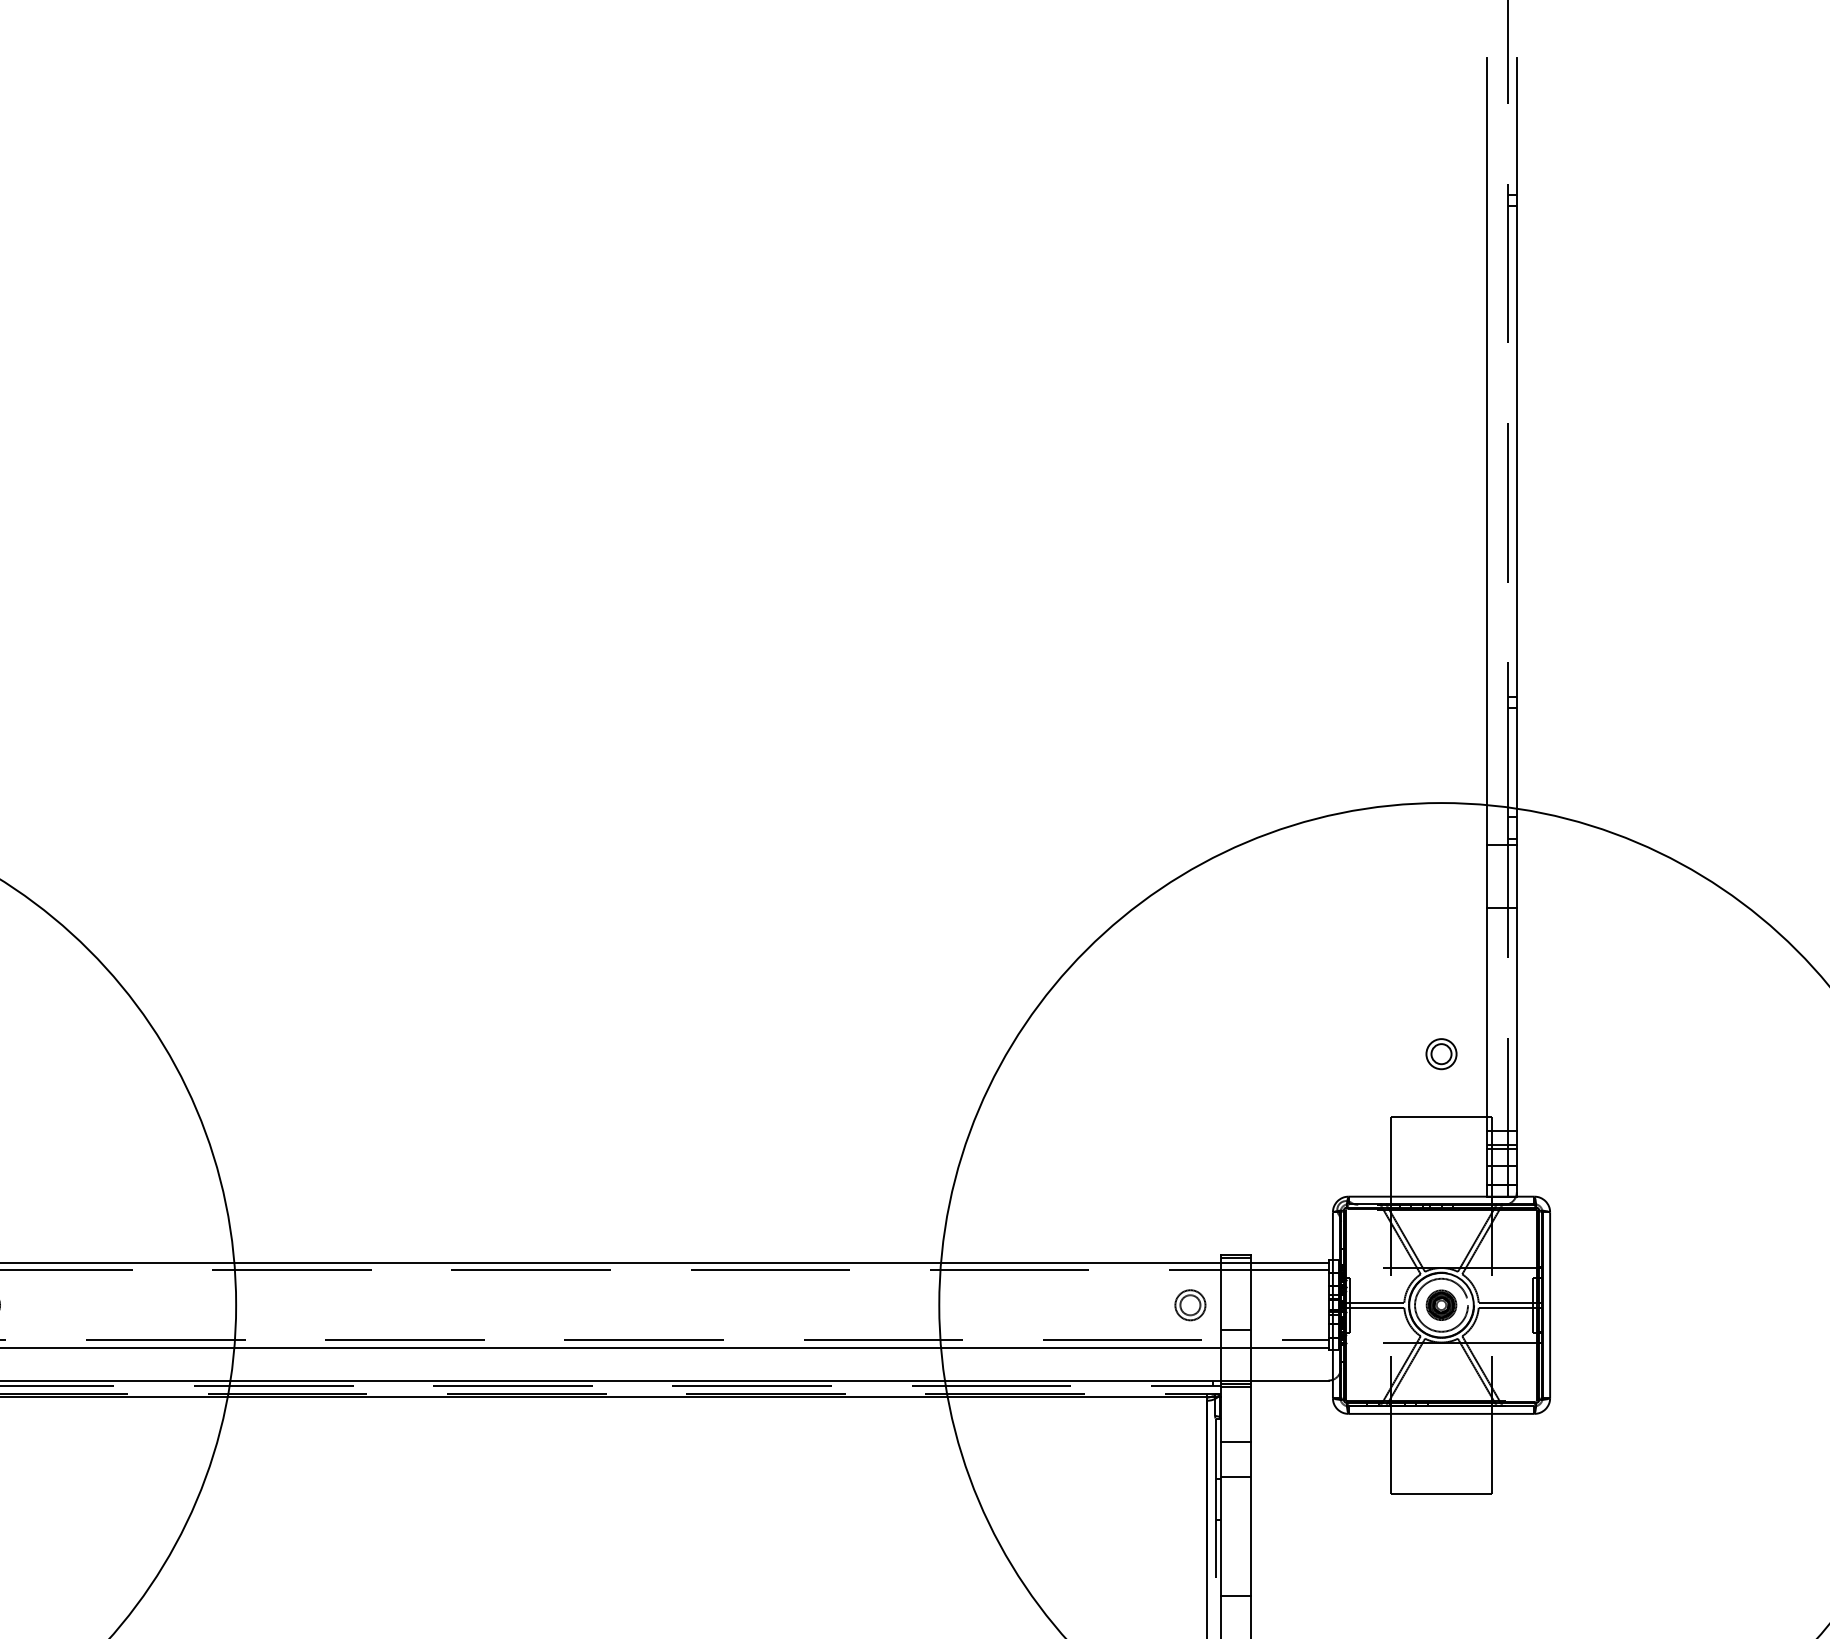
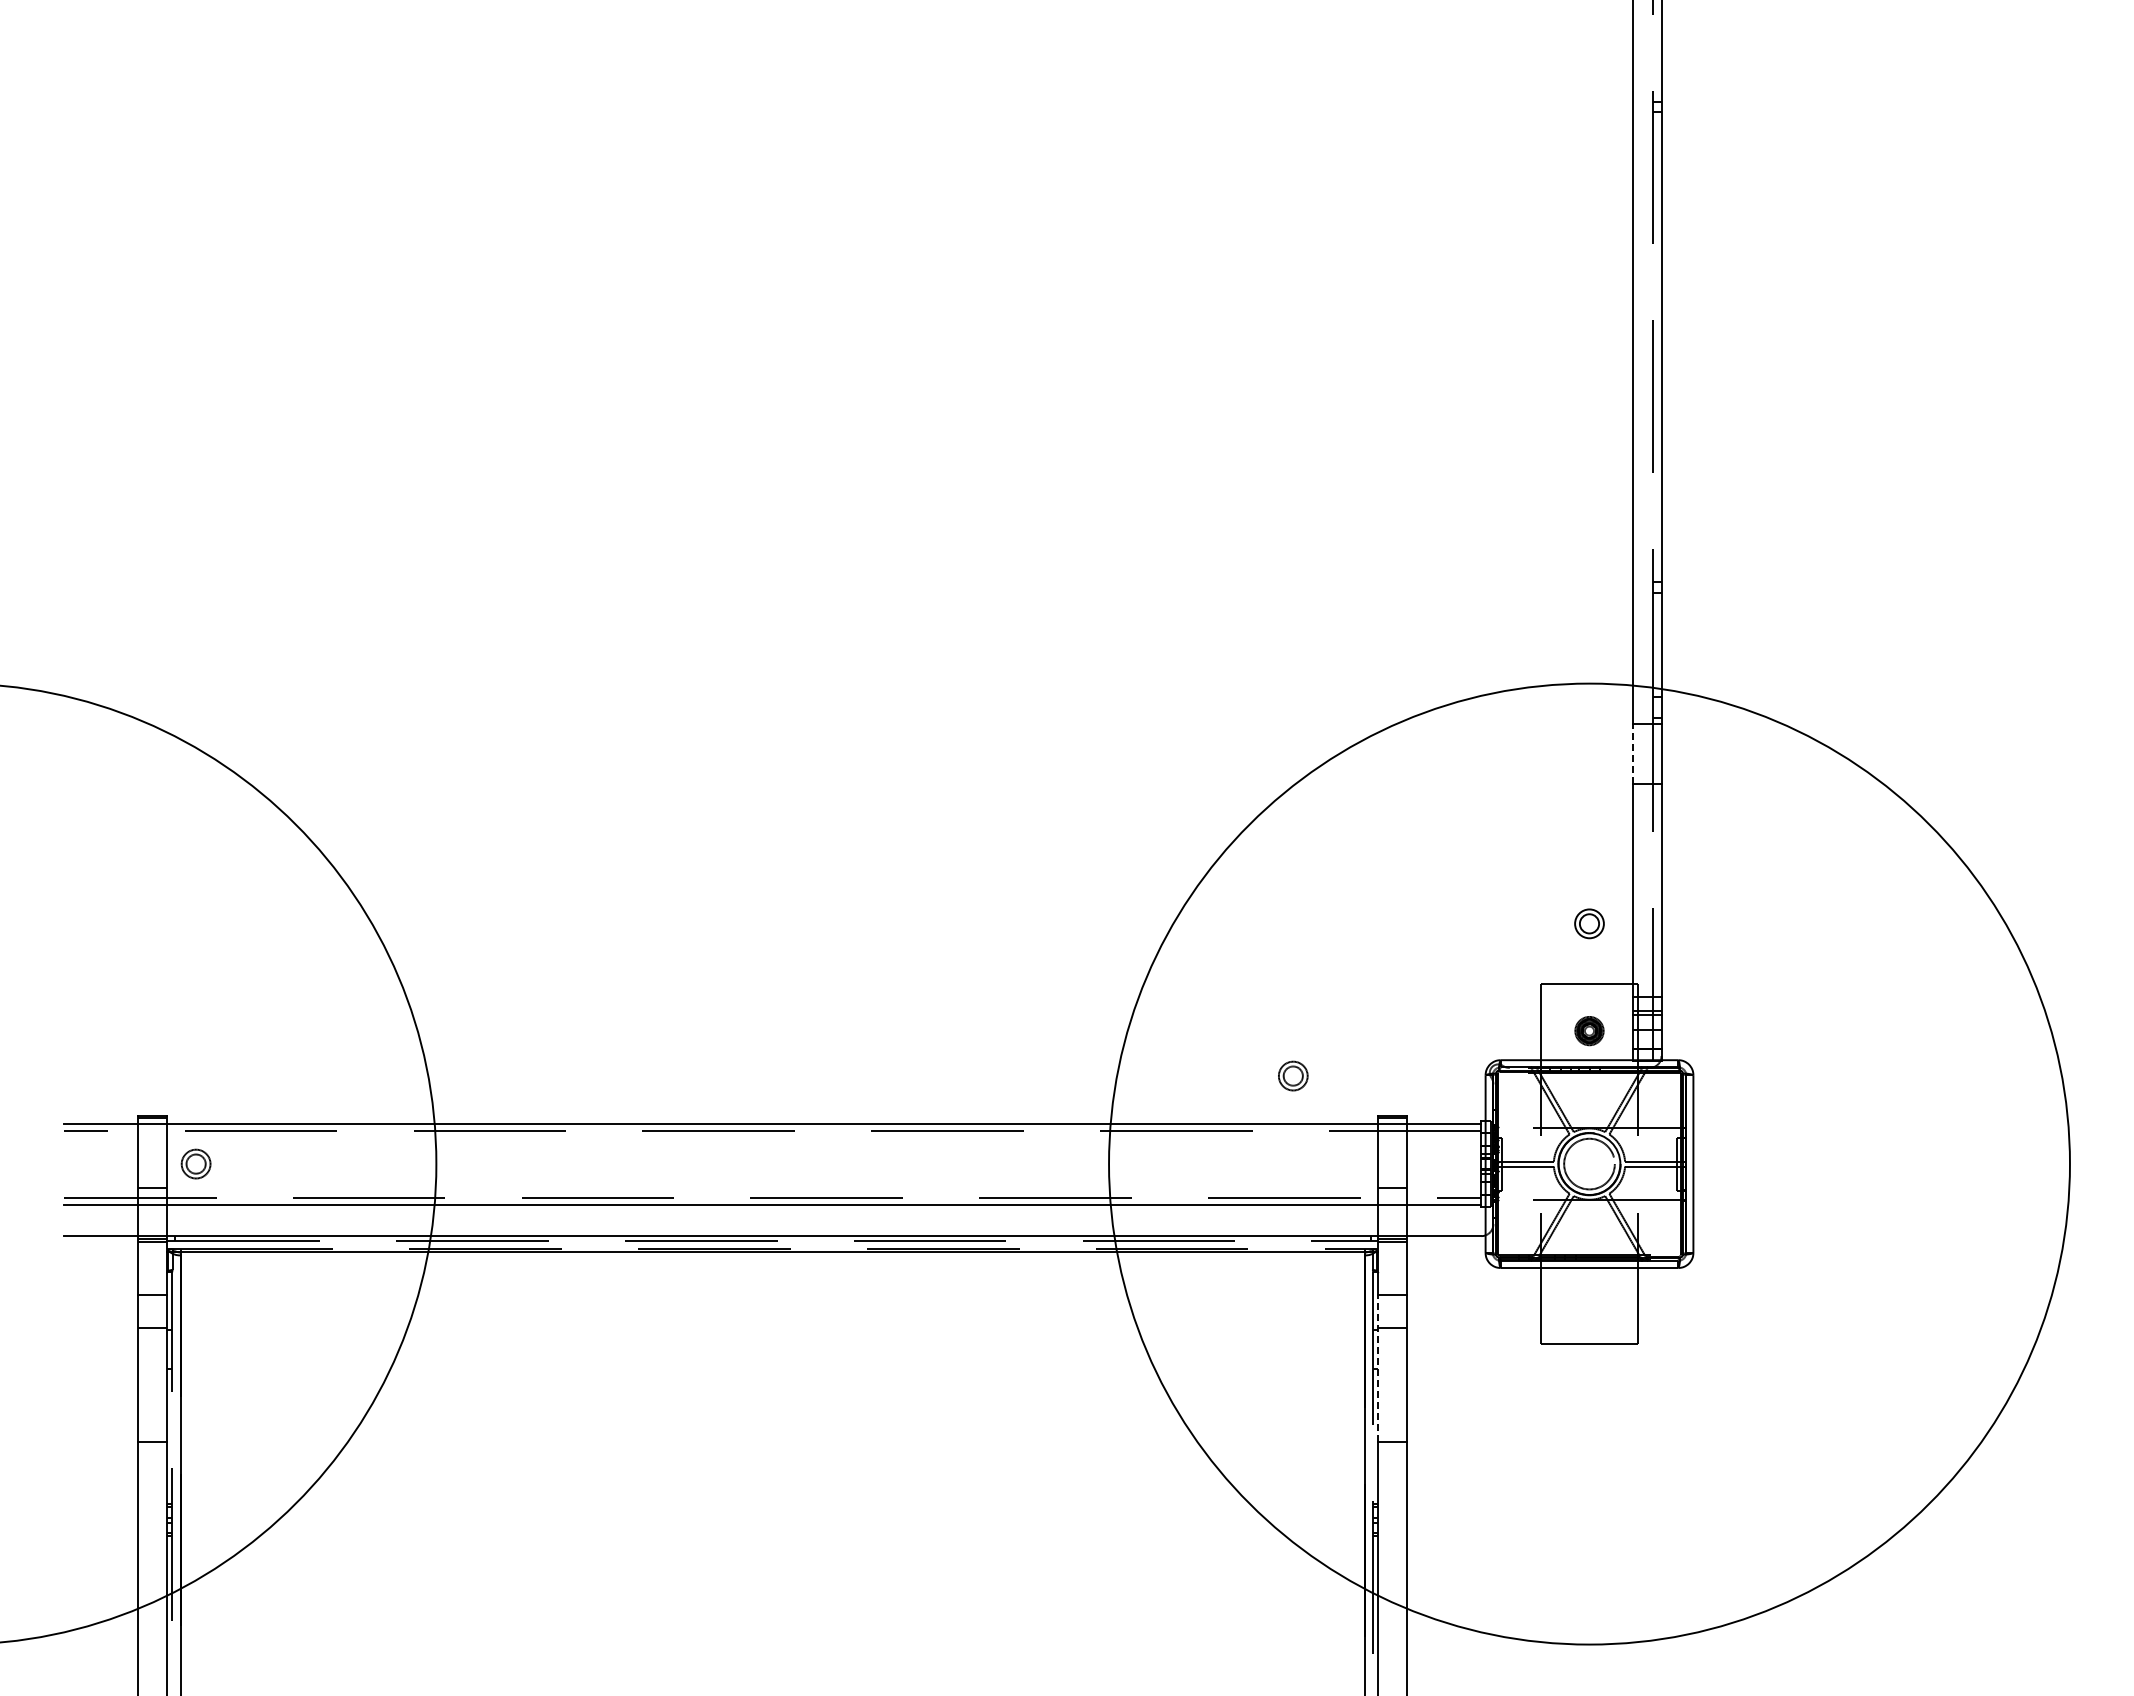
line: (1486, 876) -> (1632, 753), solid -> dashed
part: (1190, 1304) -> (1293, 1075), moved
part: (1441, 1305) -> (1589, 1031), moved
line: (1220, 1518) -> (1378, 1368), solid -> dashed

